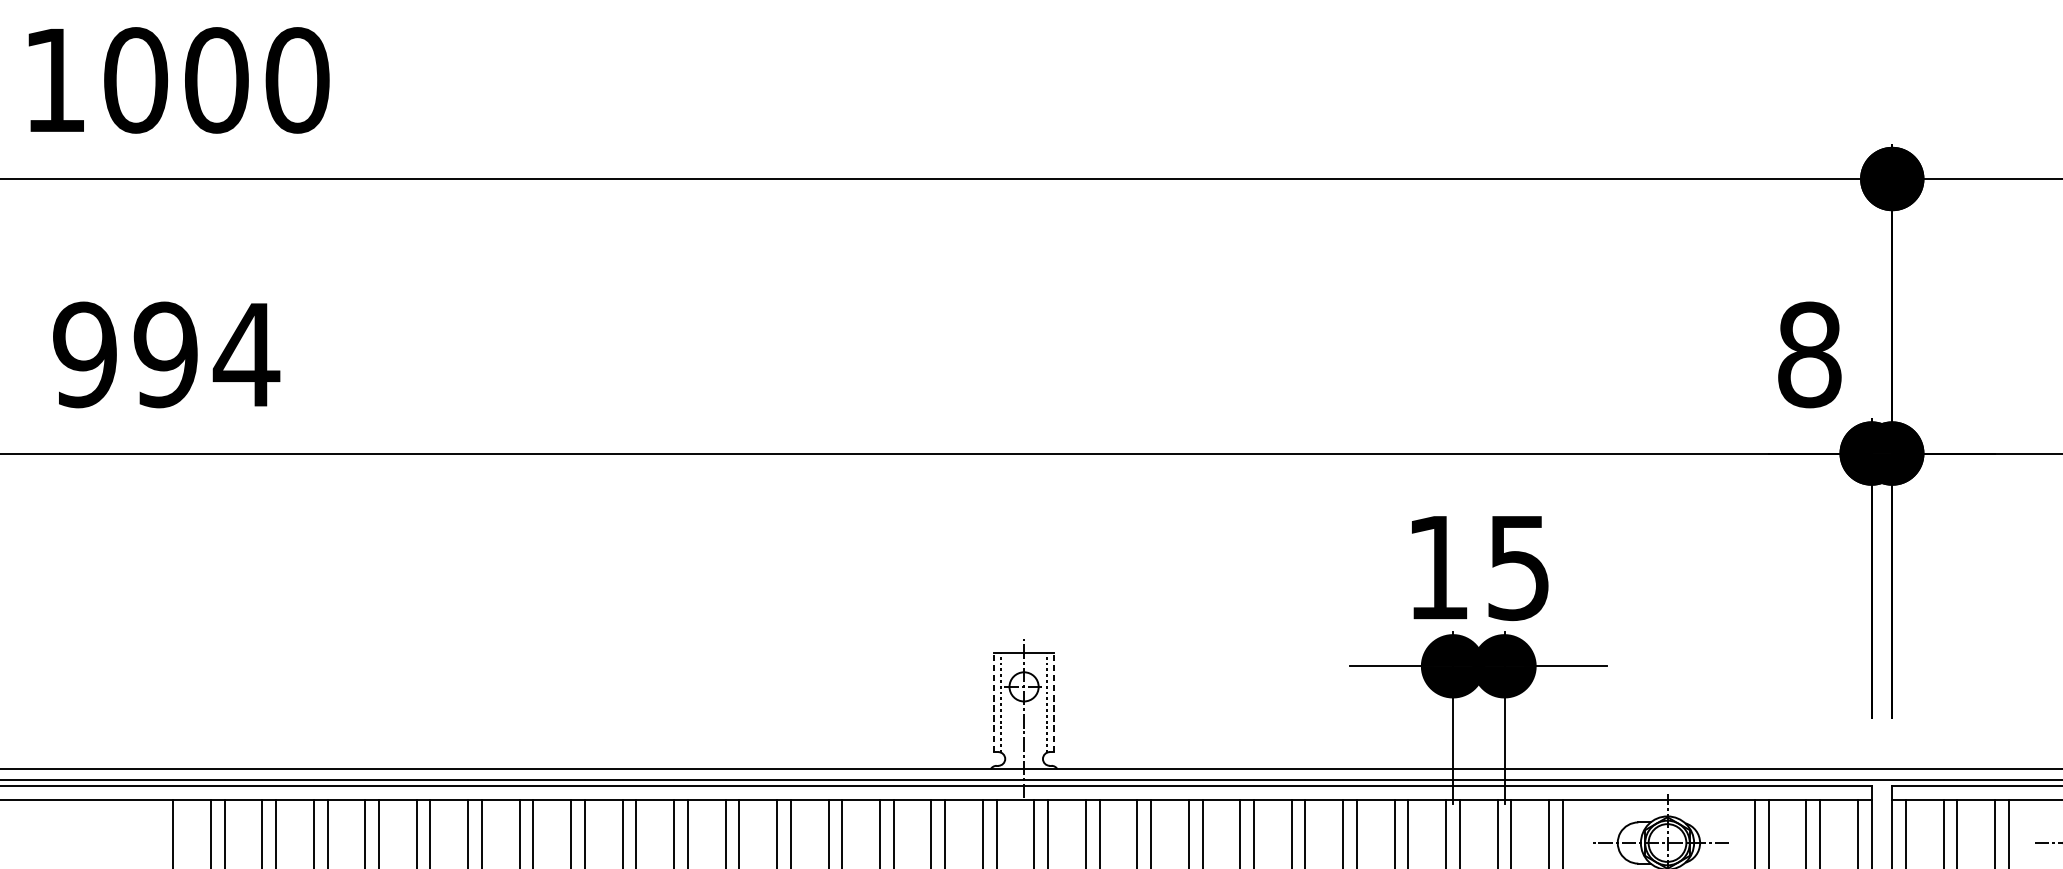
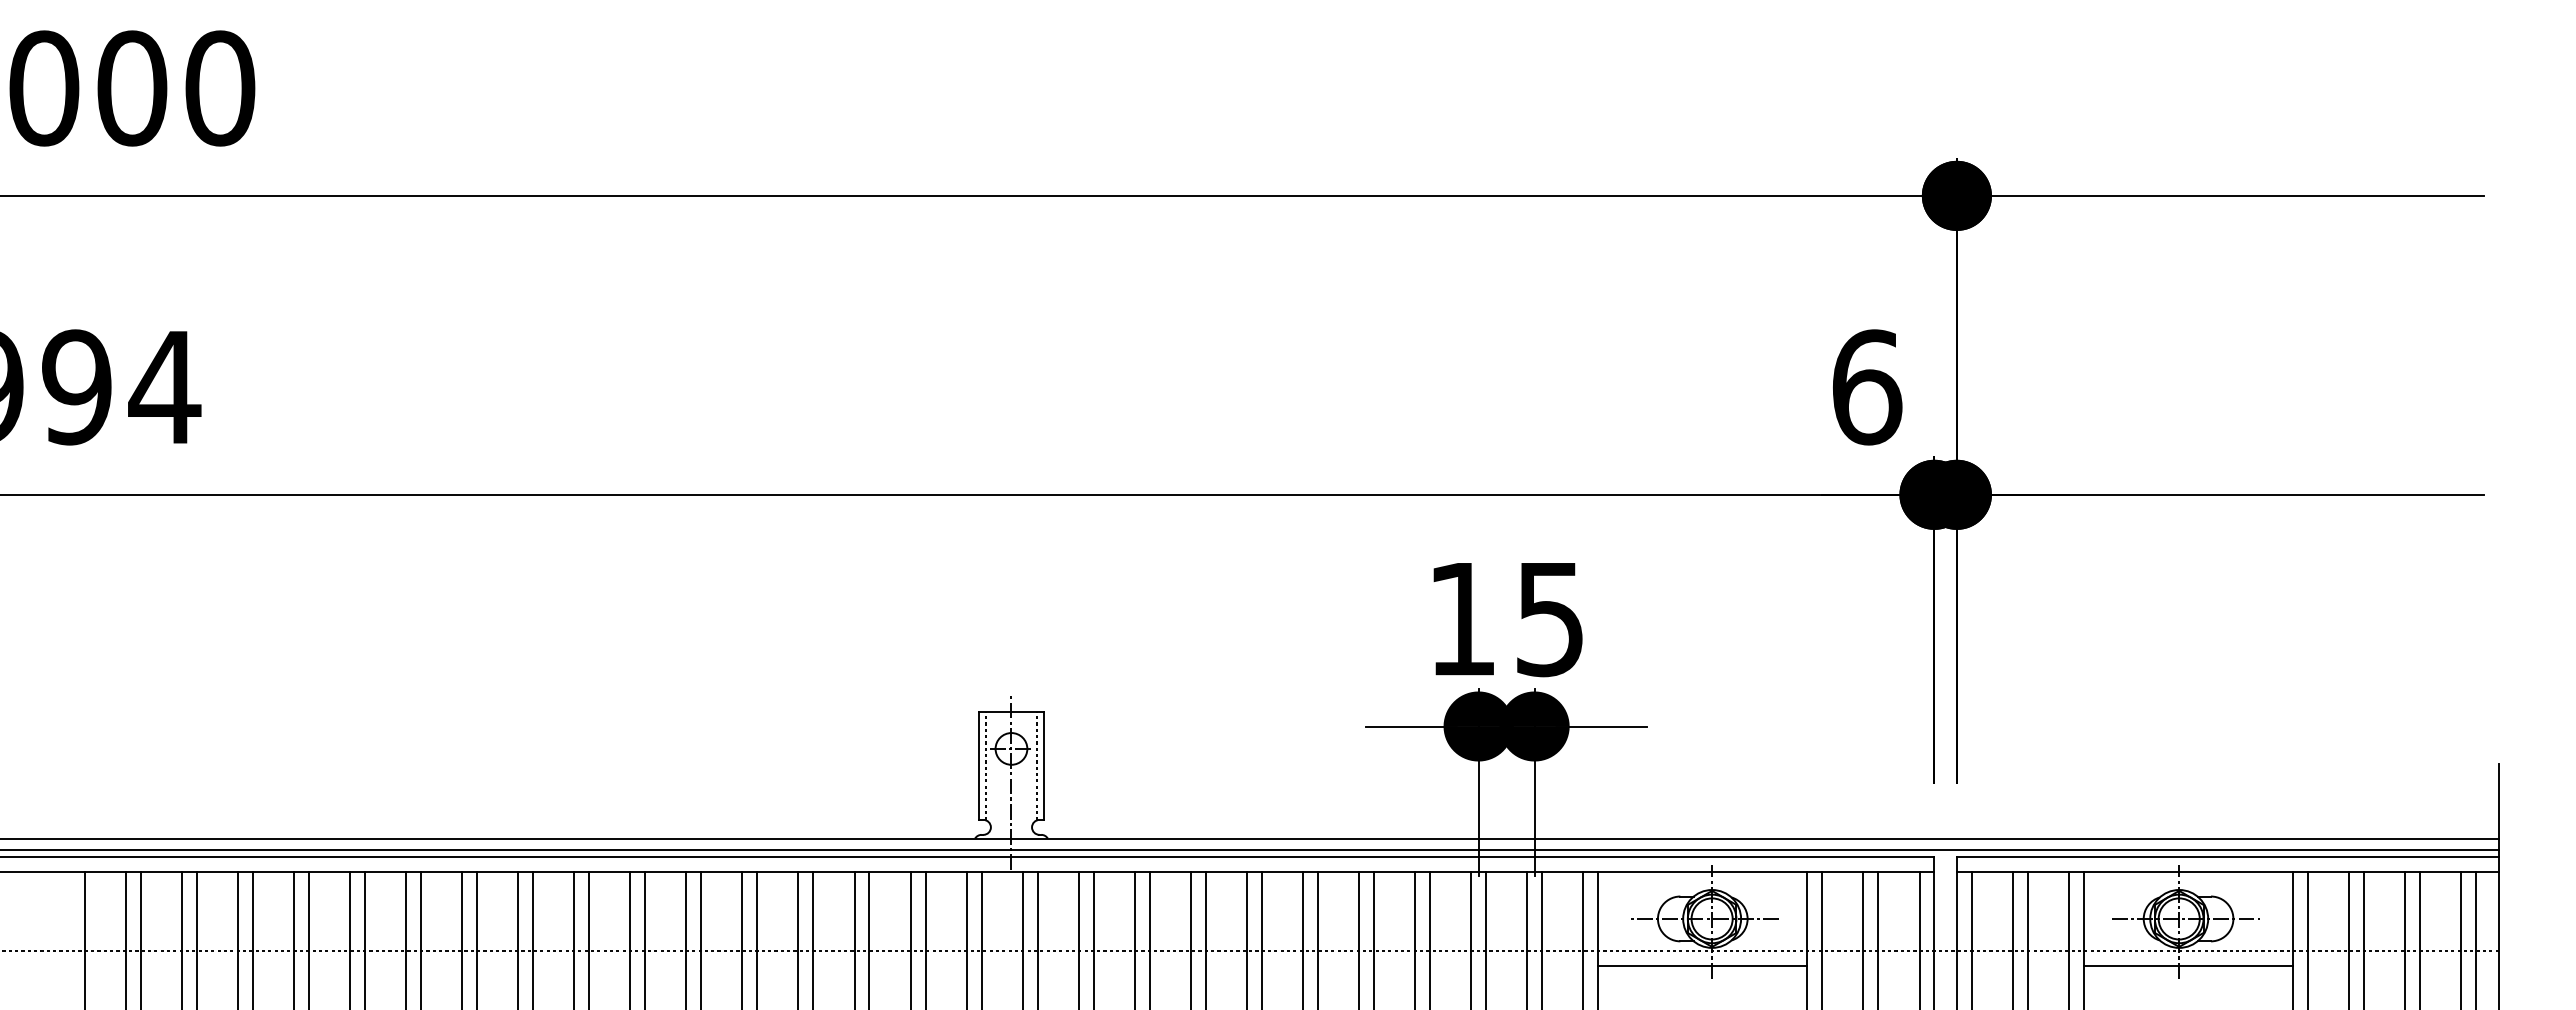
text: (1810, 354) -> (1867, 387), 8 -> 6
line: (993, 702) -> (978, 765), dashed -> solid
line: (1054, 702) -> (1044, 765), dashed -> solid

